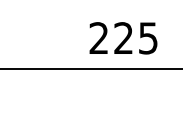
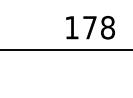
text: (123, 37) -> (89, 27), 225 -> 178

